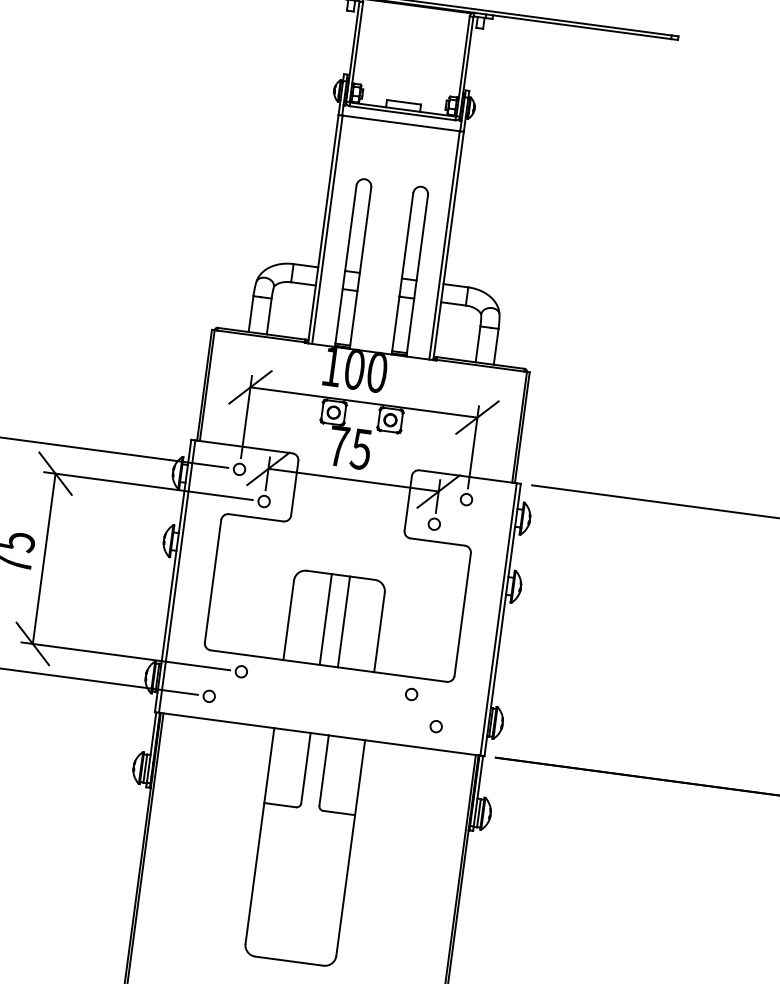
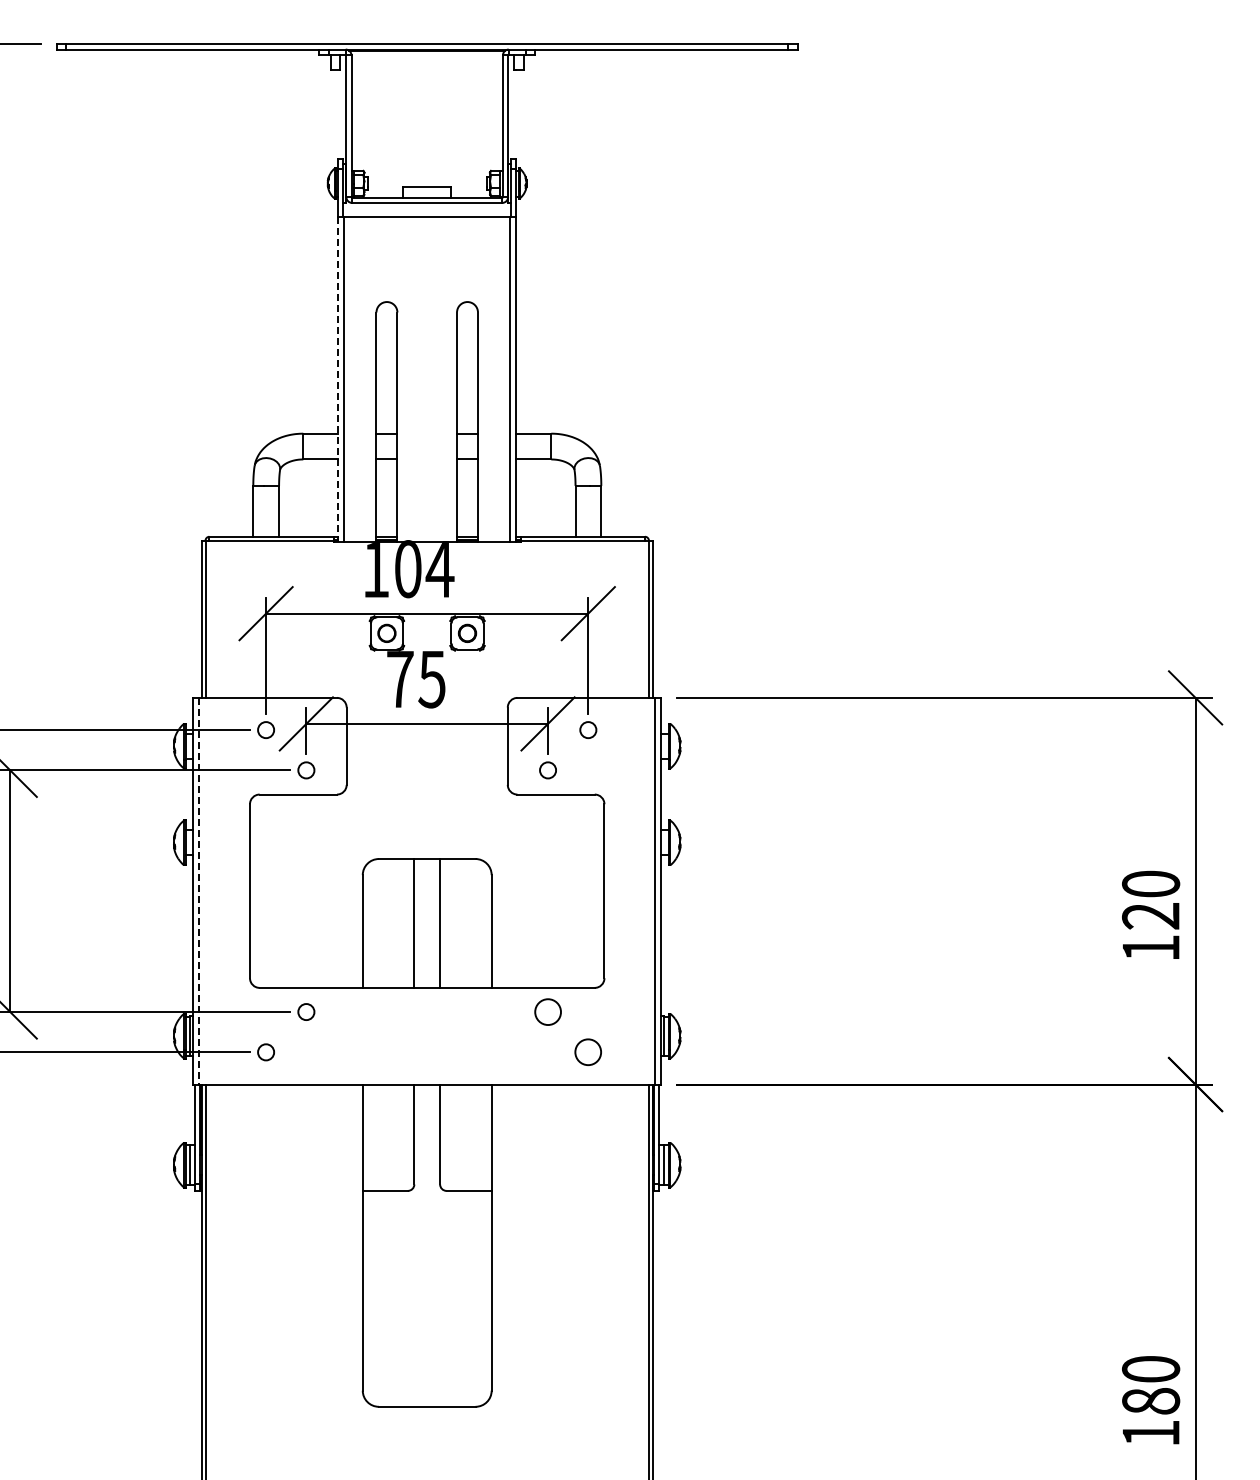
line: (323, 229) -> (338, 380), solid -> dashed
text: (376, 372) -> (439, 569), 100 -> 104
line: (177, 576) -> (199, 891), solid -> dashed
circle: (411, 694) -> (547, 1011), size x1.6
circle: (436, 726) -> (588, 1052), size x1.6

